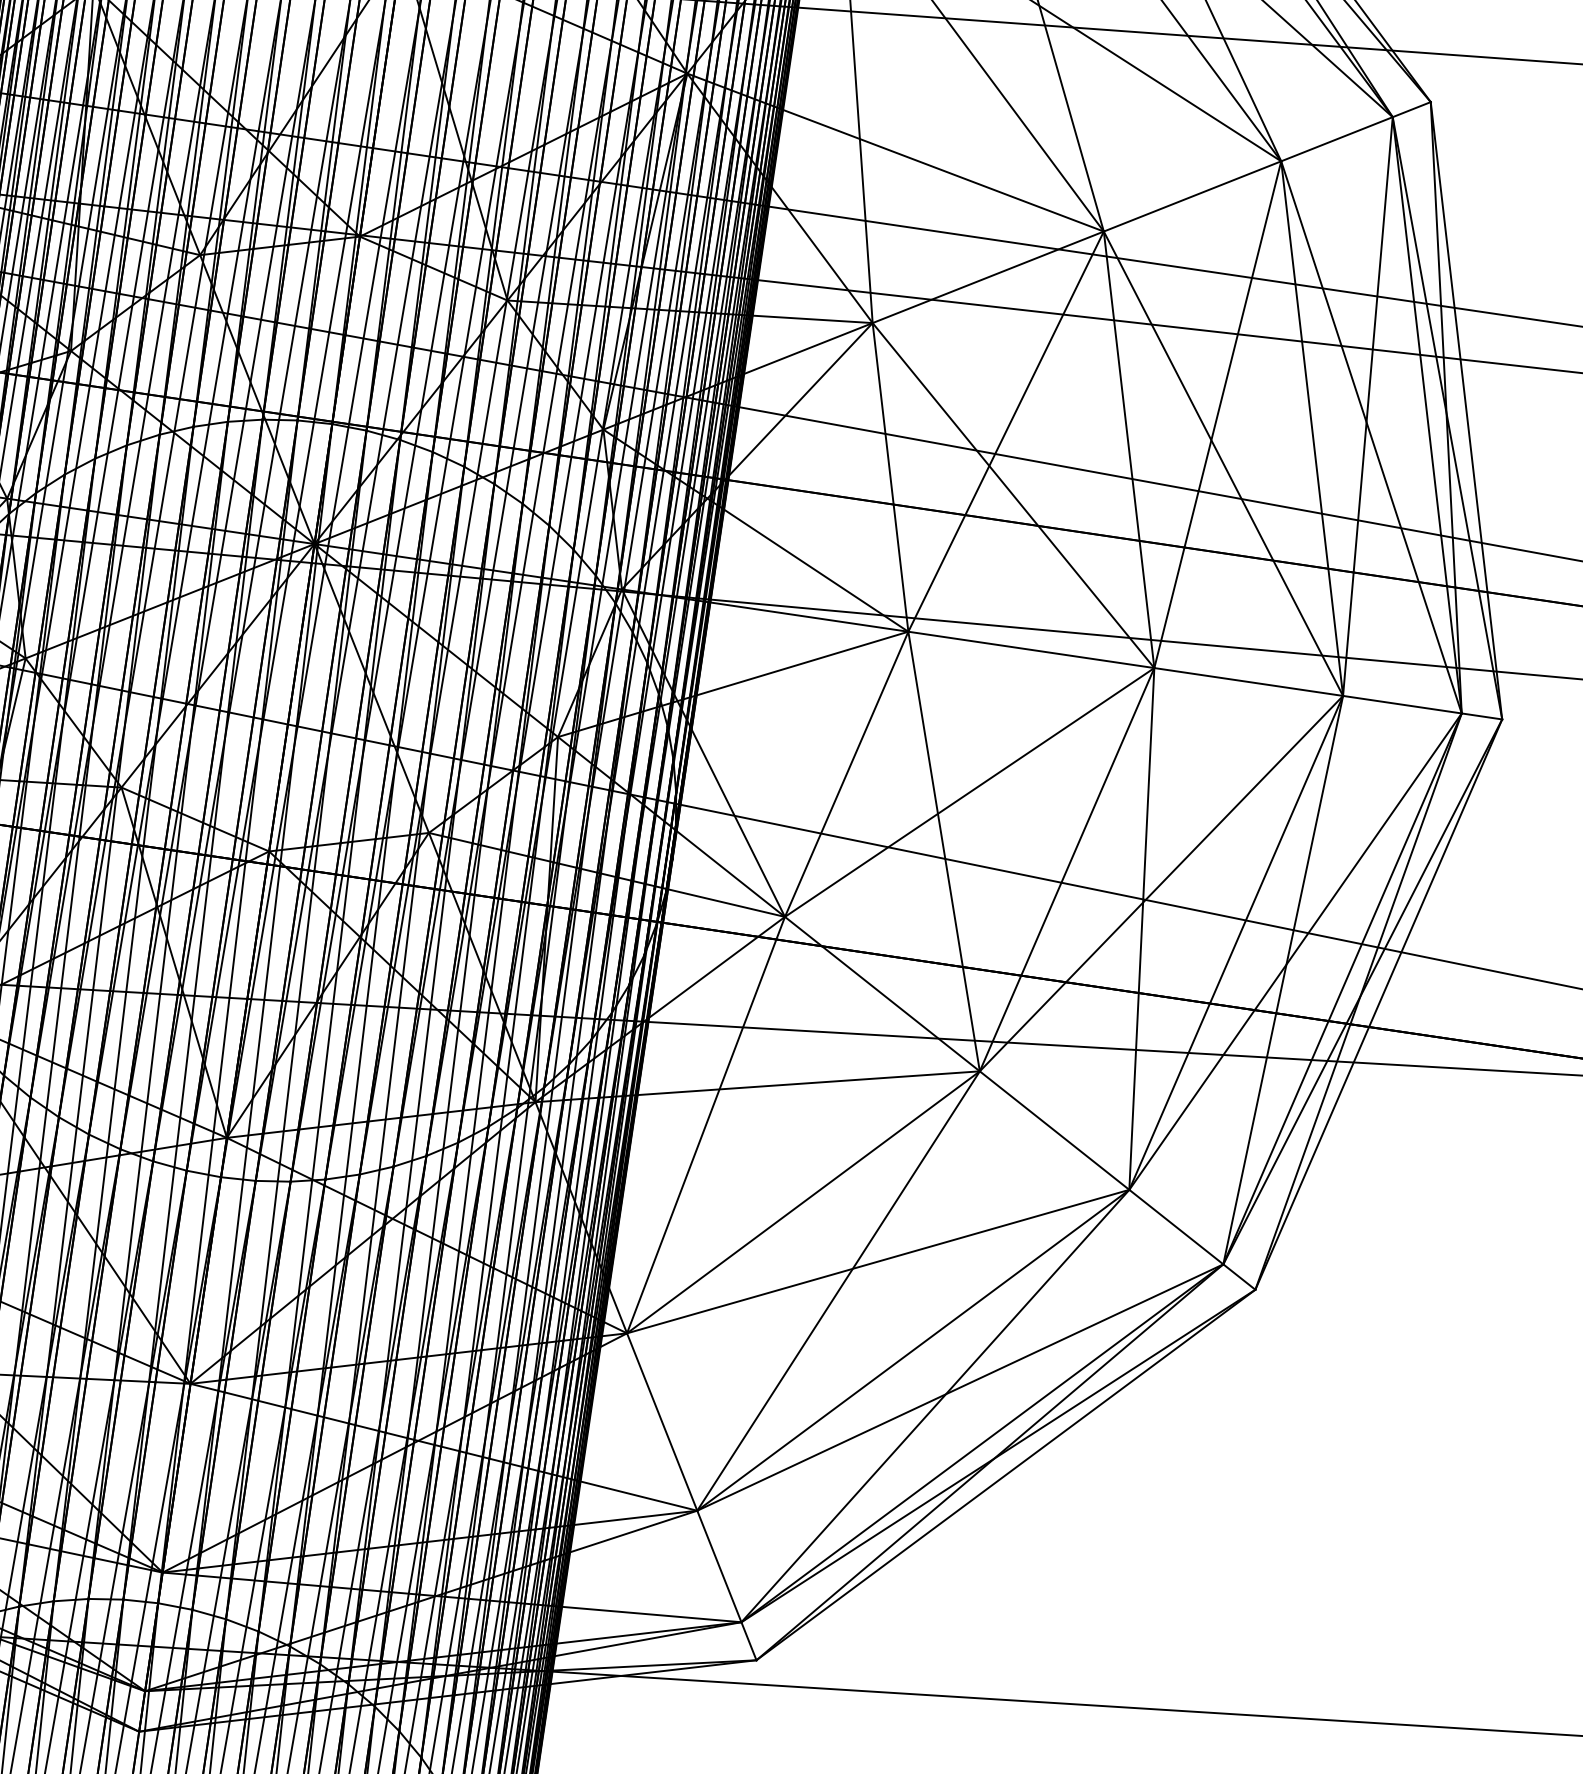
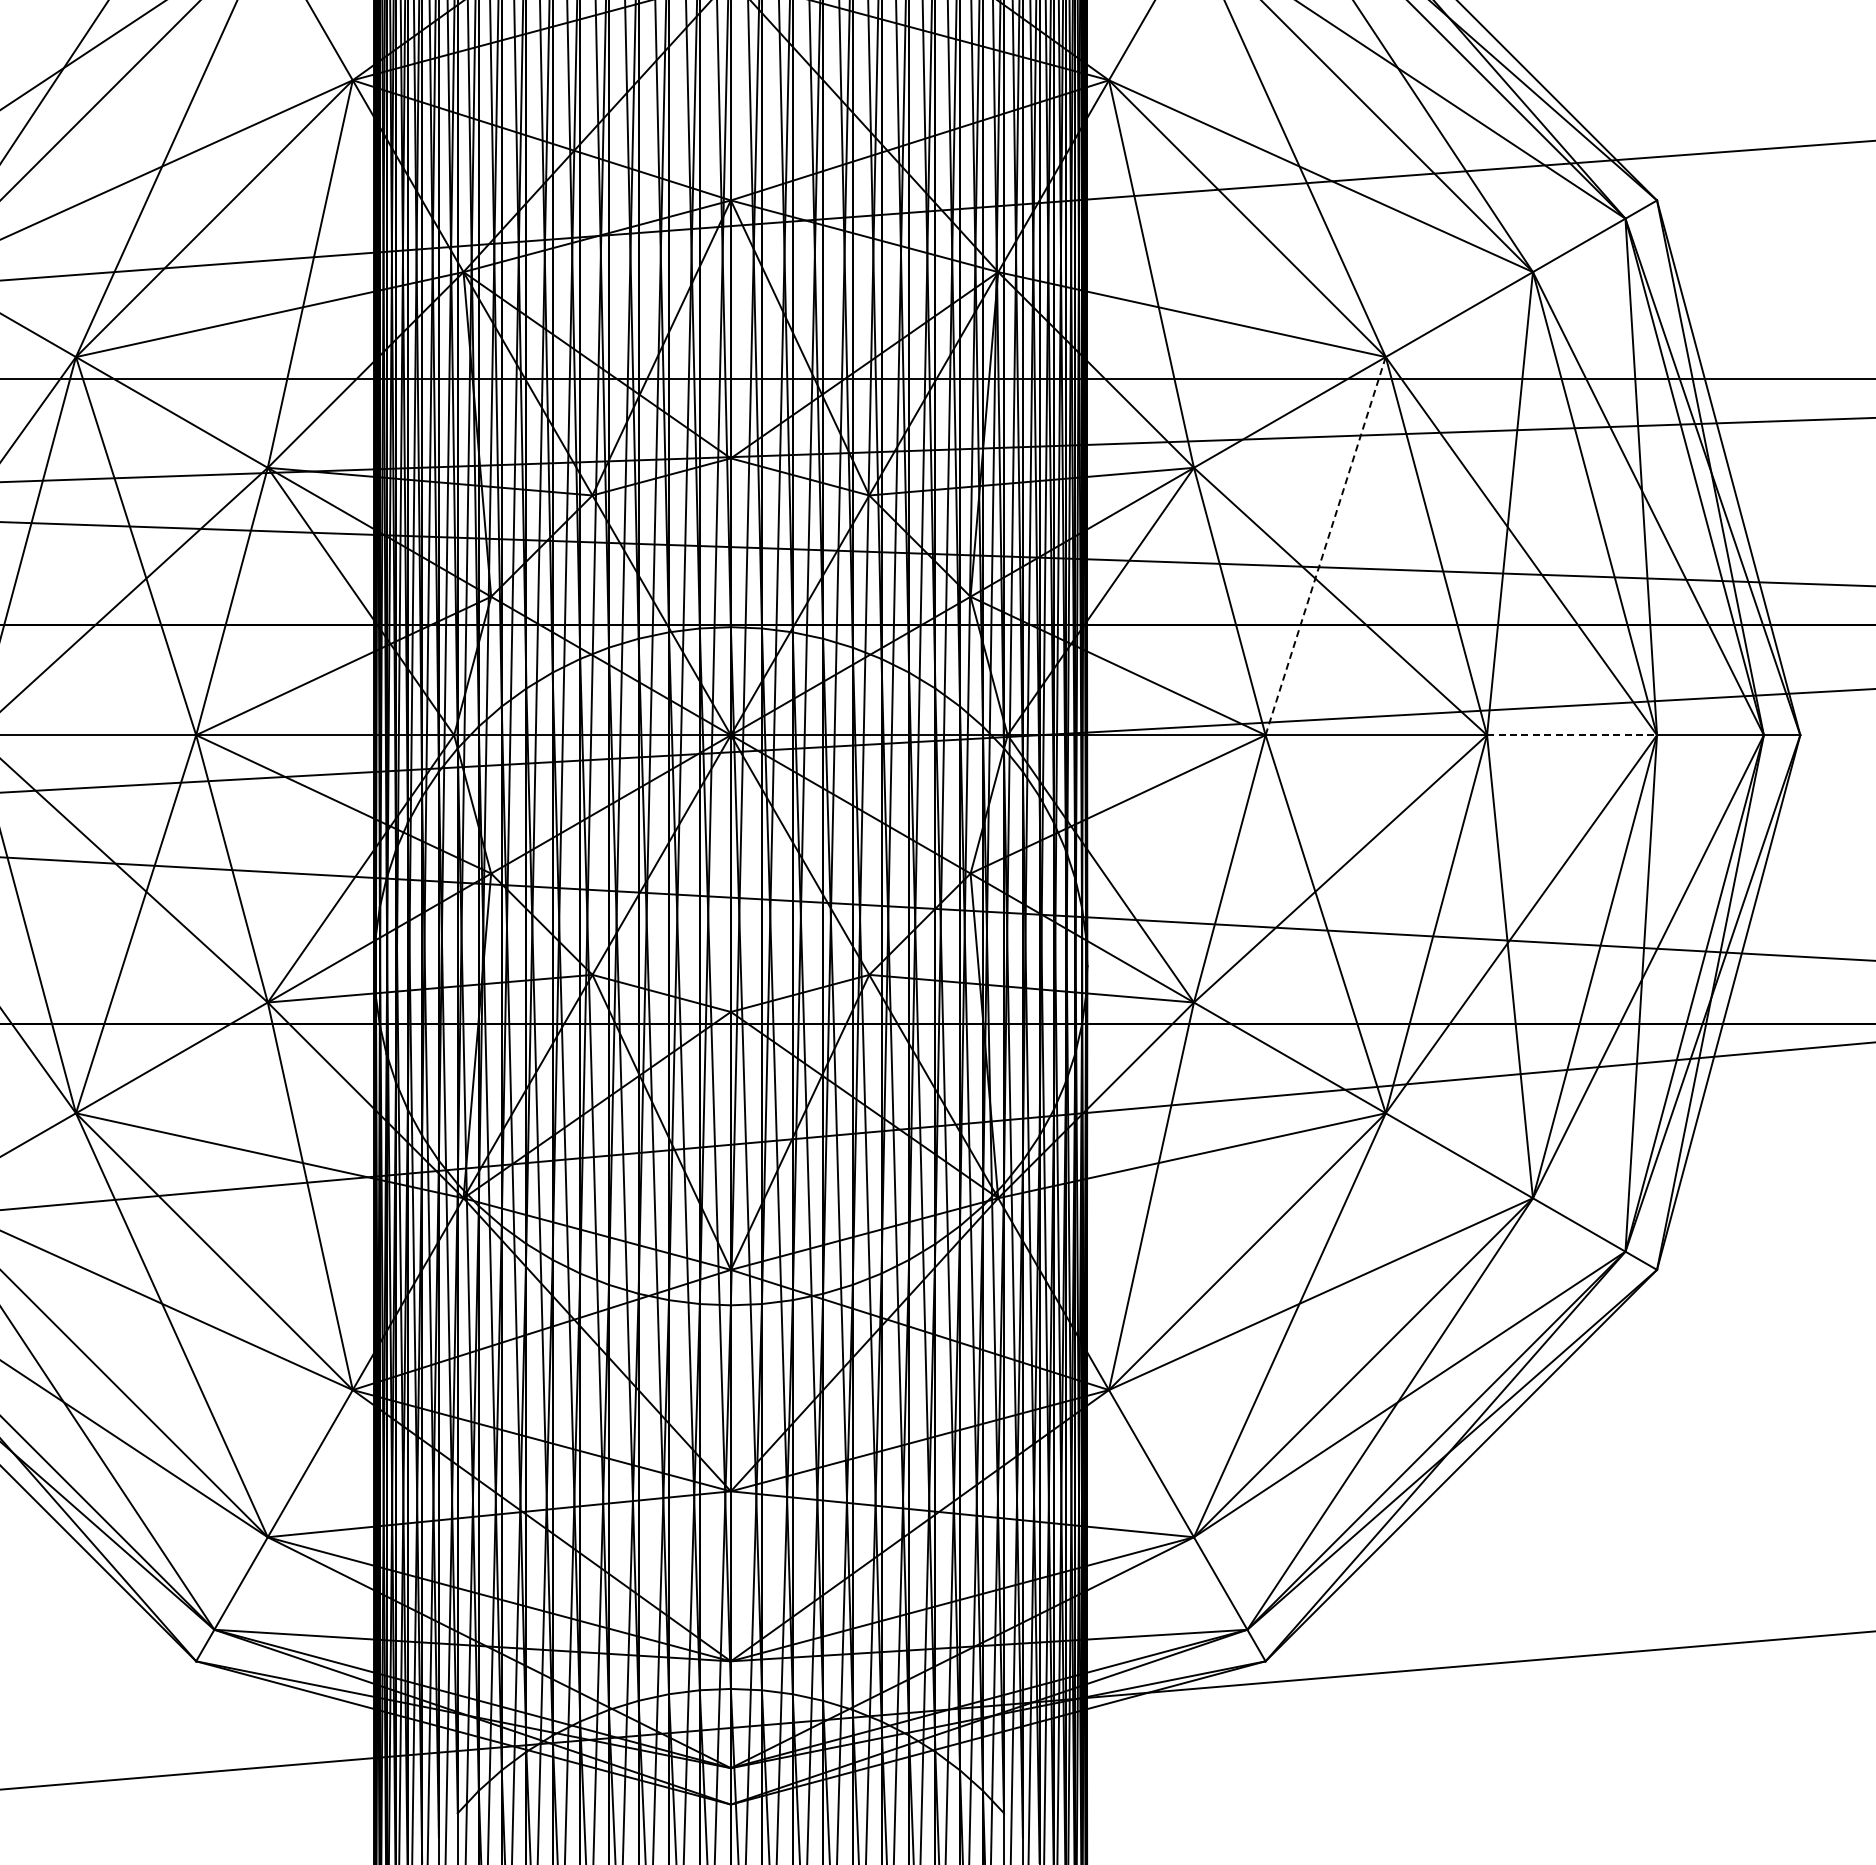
line: (1006, 430) -> (1325, 545), solid -> dashed
line: (1249, 682) -> (1572, 735), solid -> dashed

